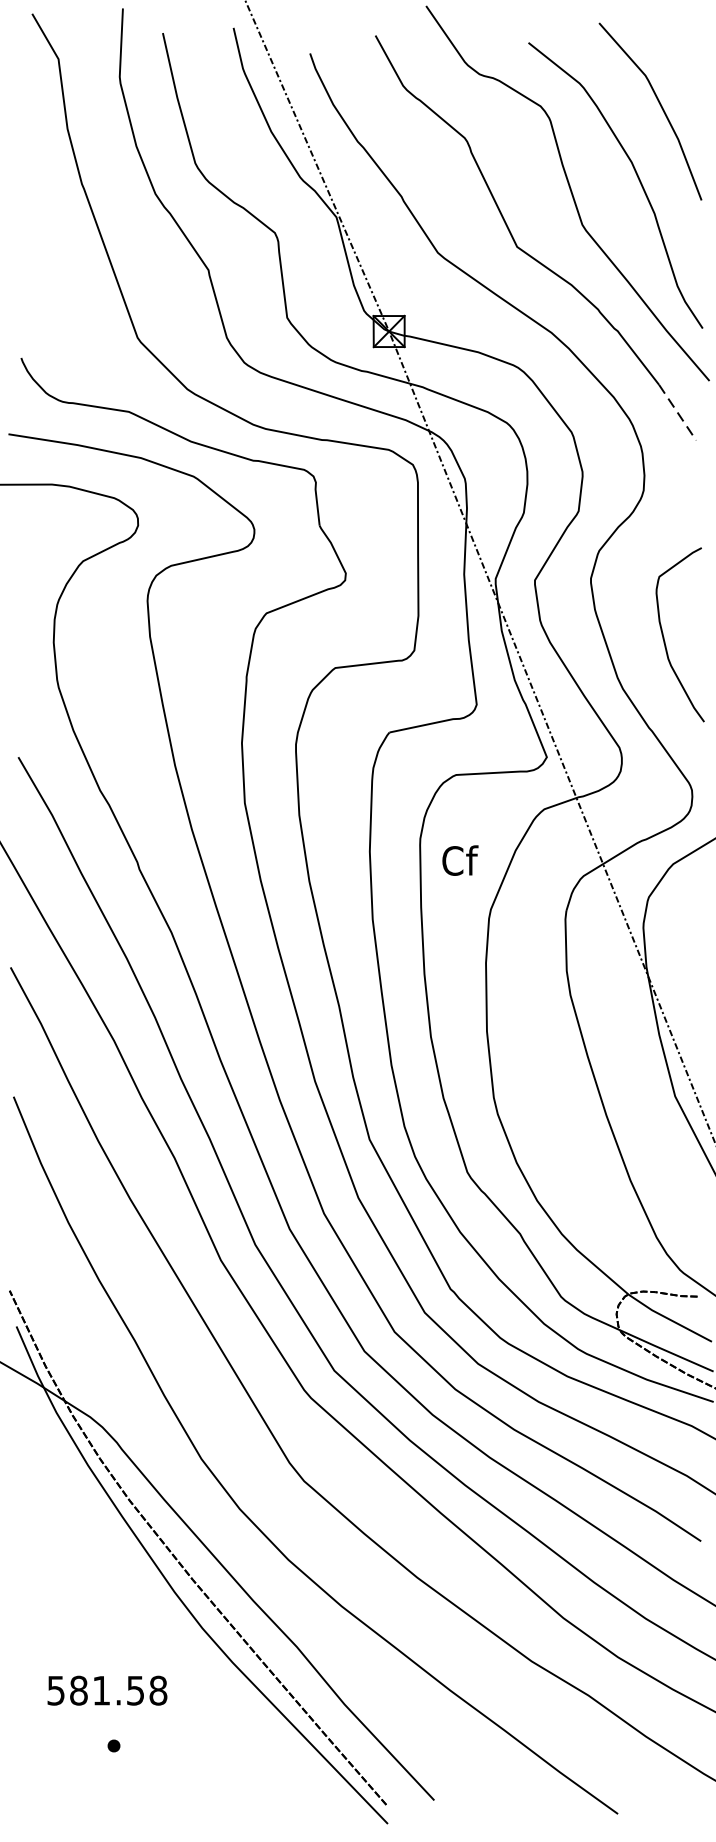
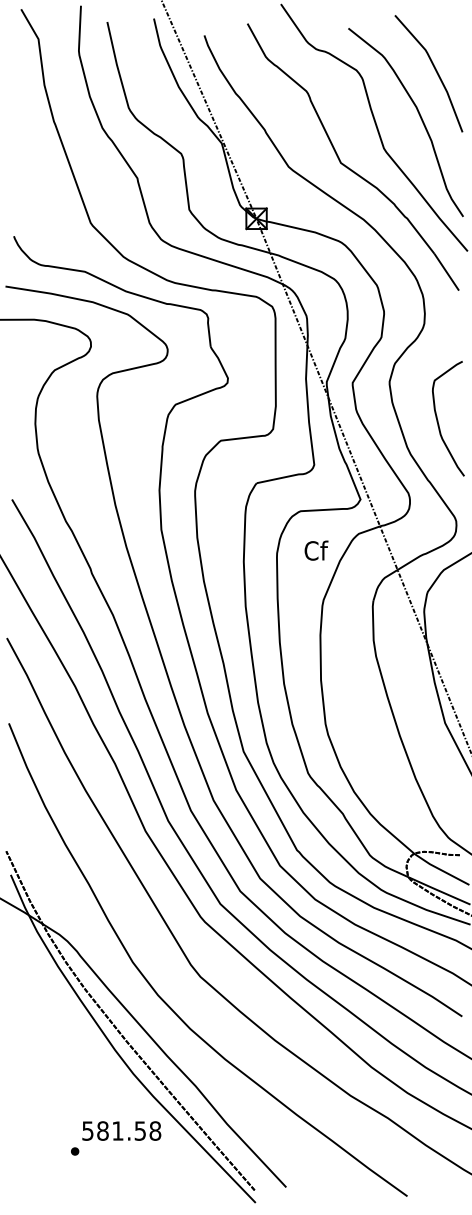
line: (678, 412) -> (447, 272), dashed -> solid
text: (460, 860) -> (316, 550), moved
text: (107, 1689) -> (121, 1130), moved

